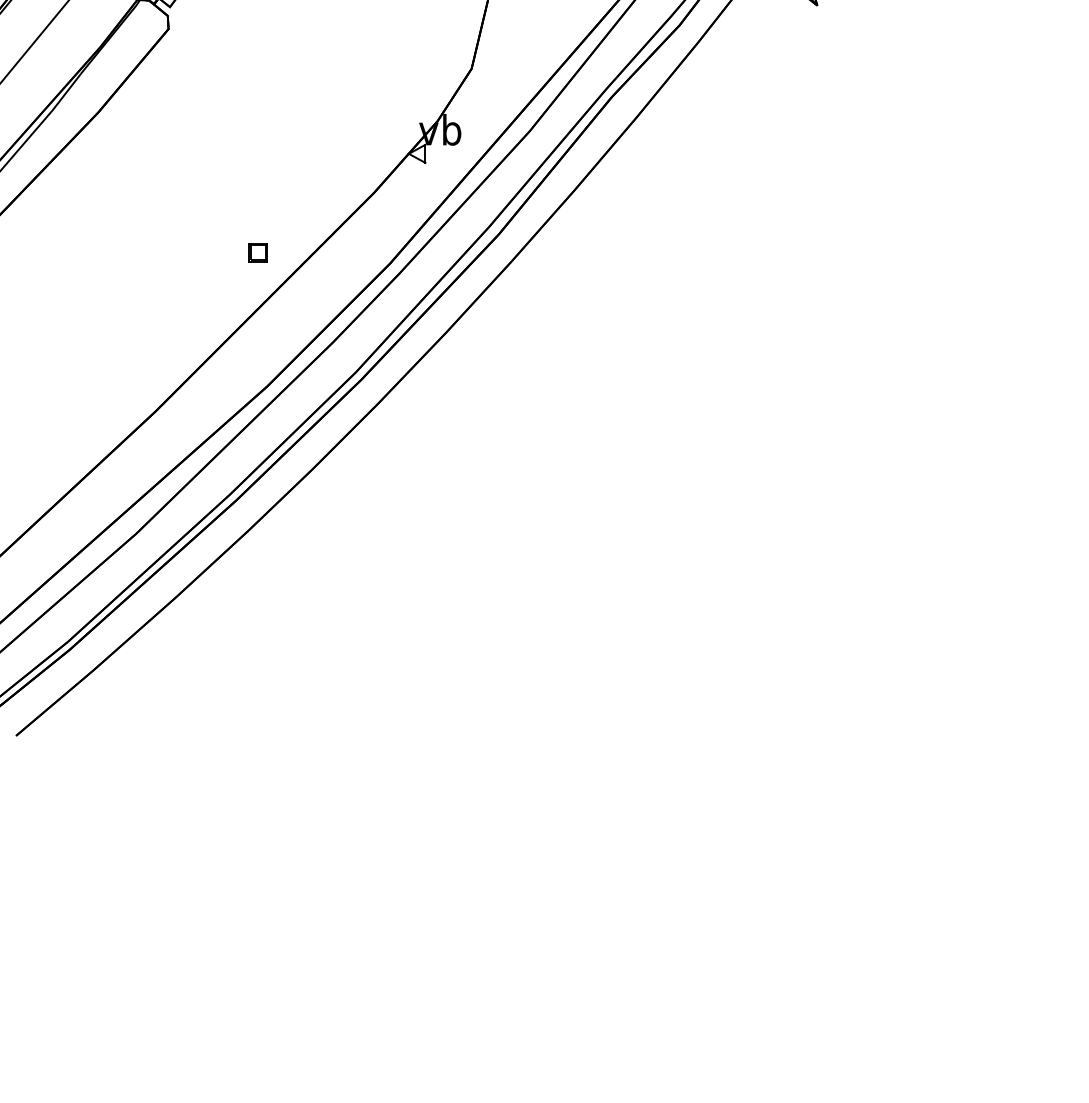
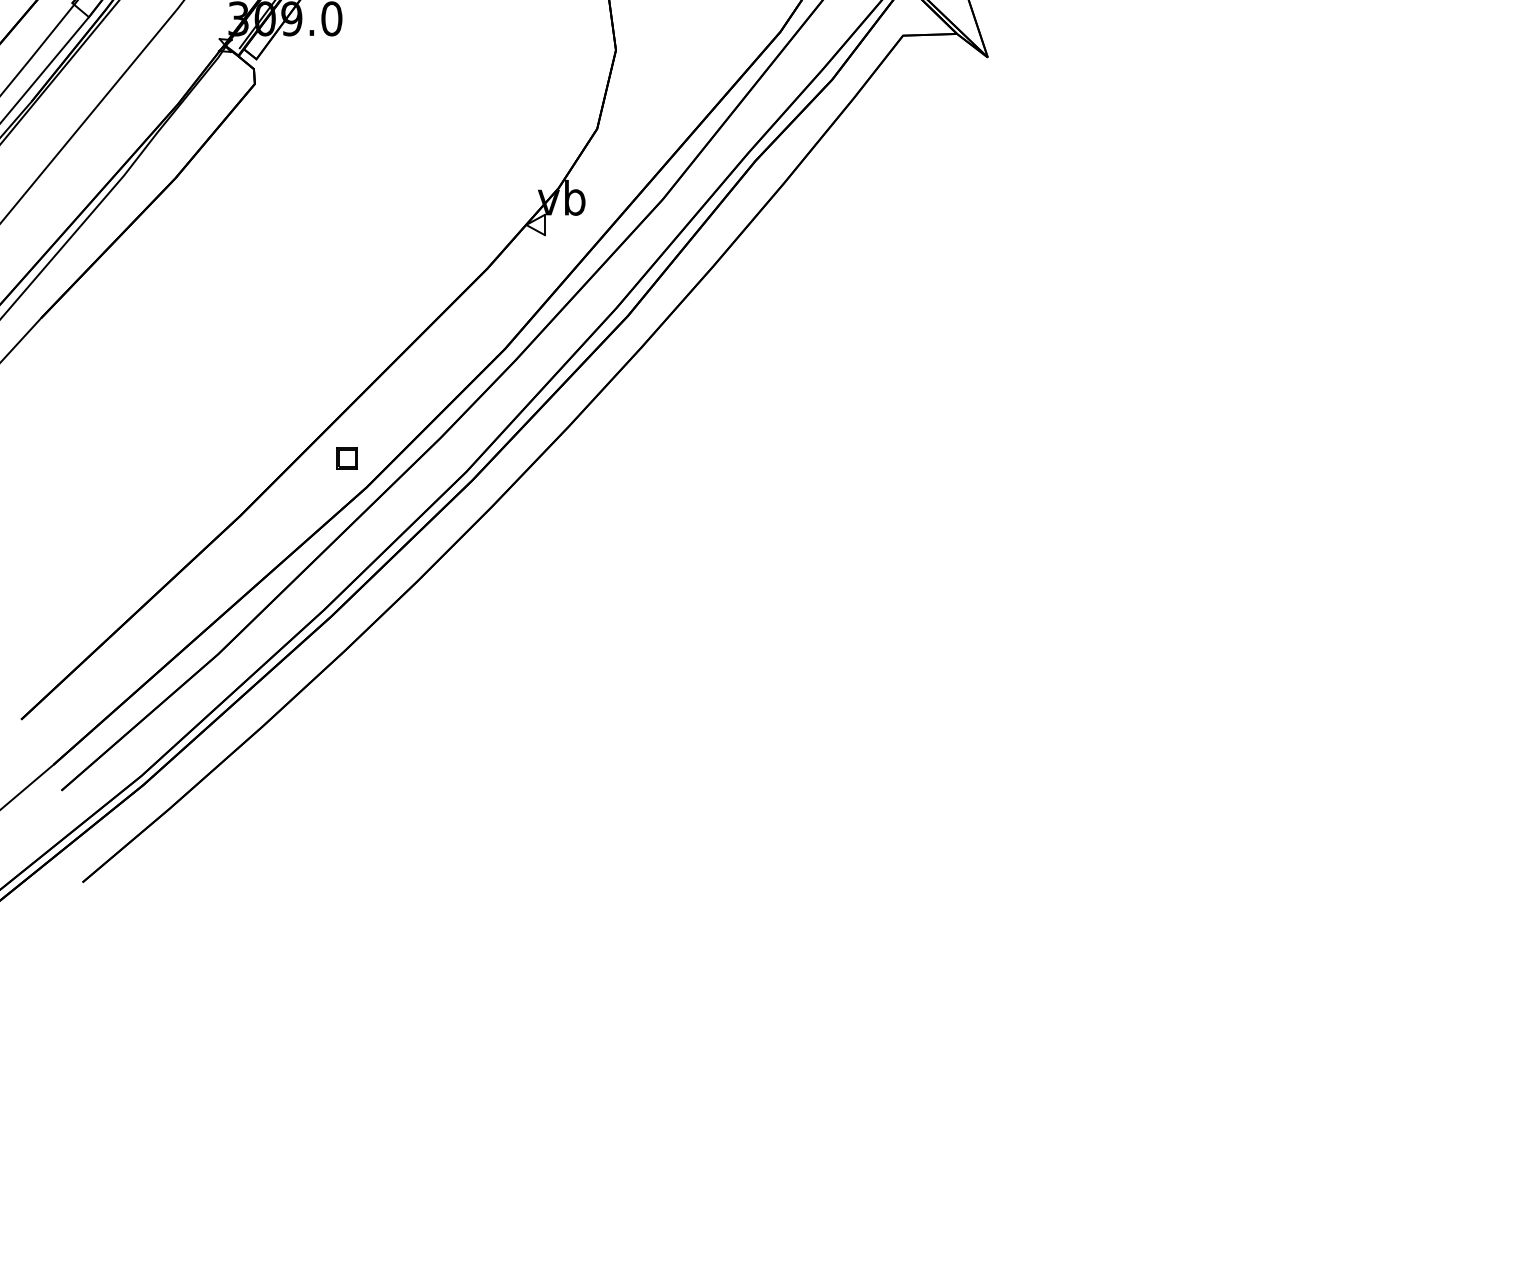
part: (257, 252) -> (346, 458), moved

